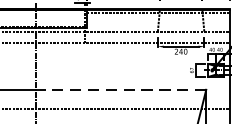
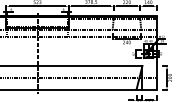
line: (120, 89) -> (89, 65), dashed -> solid

